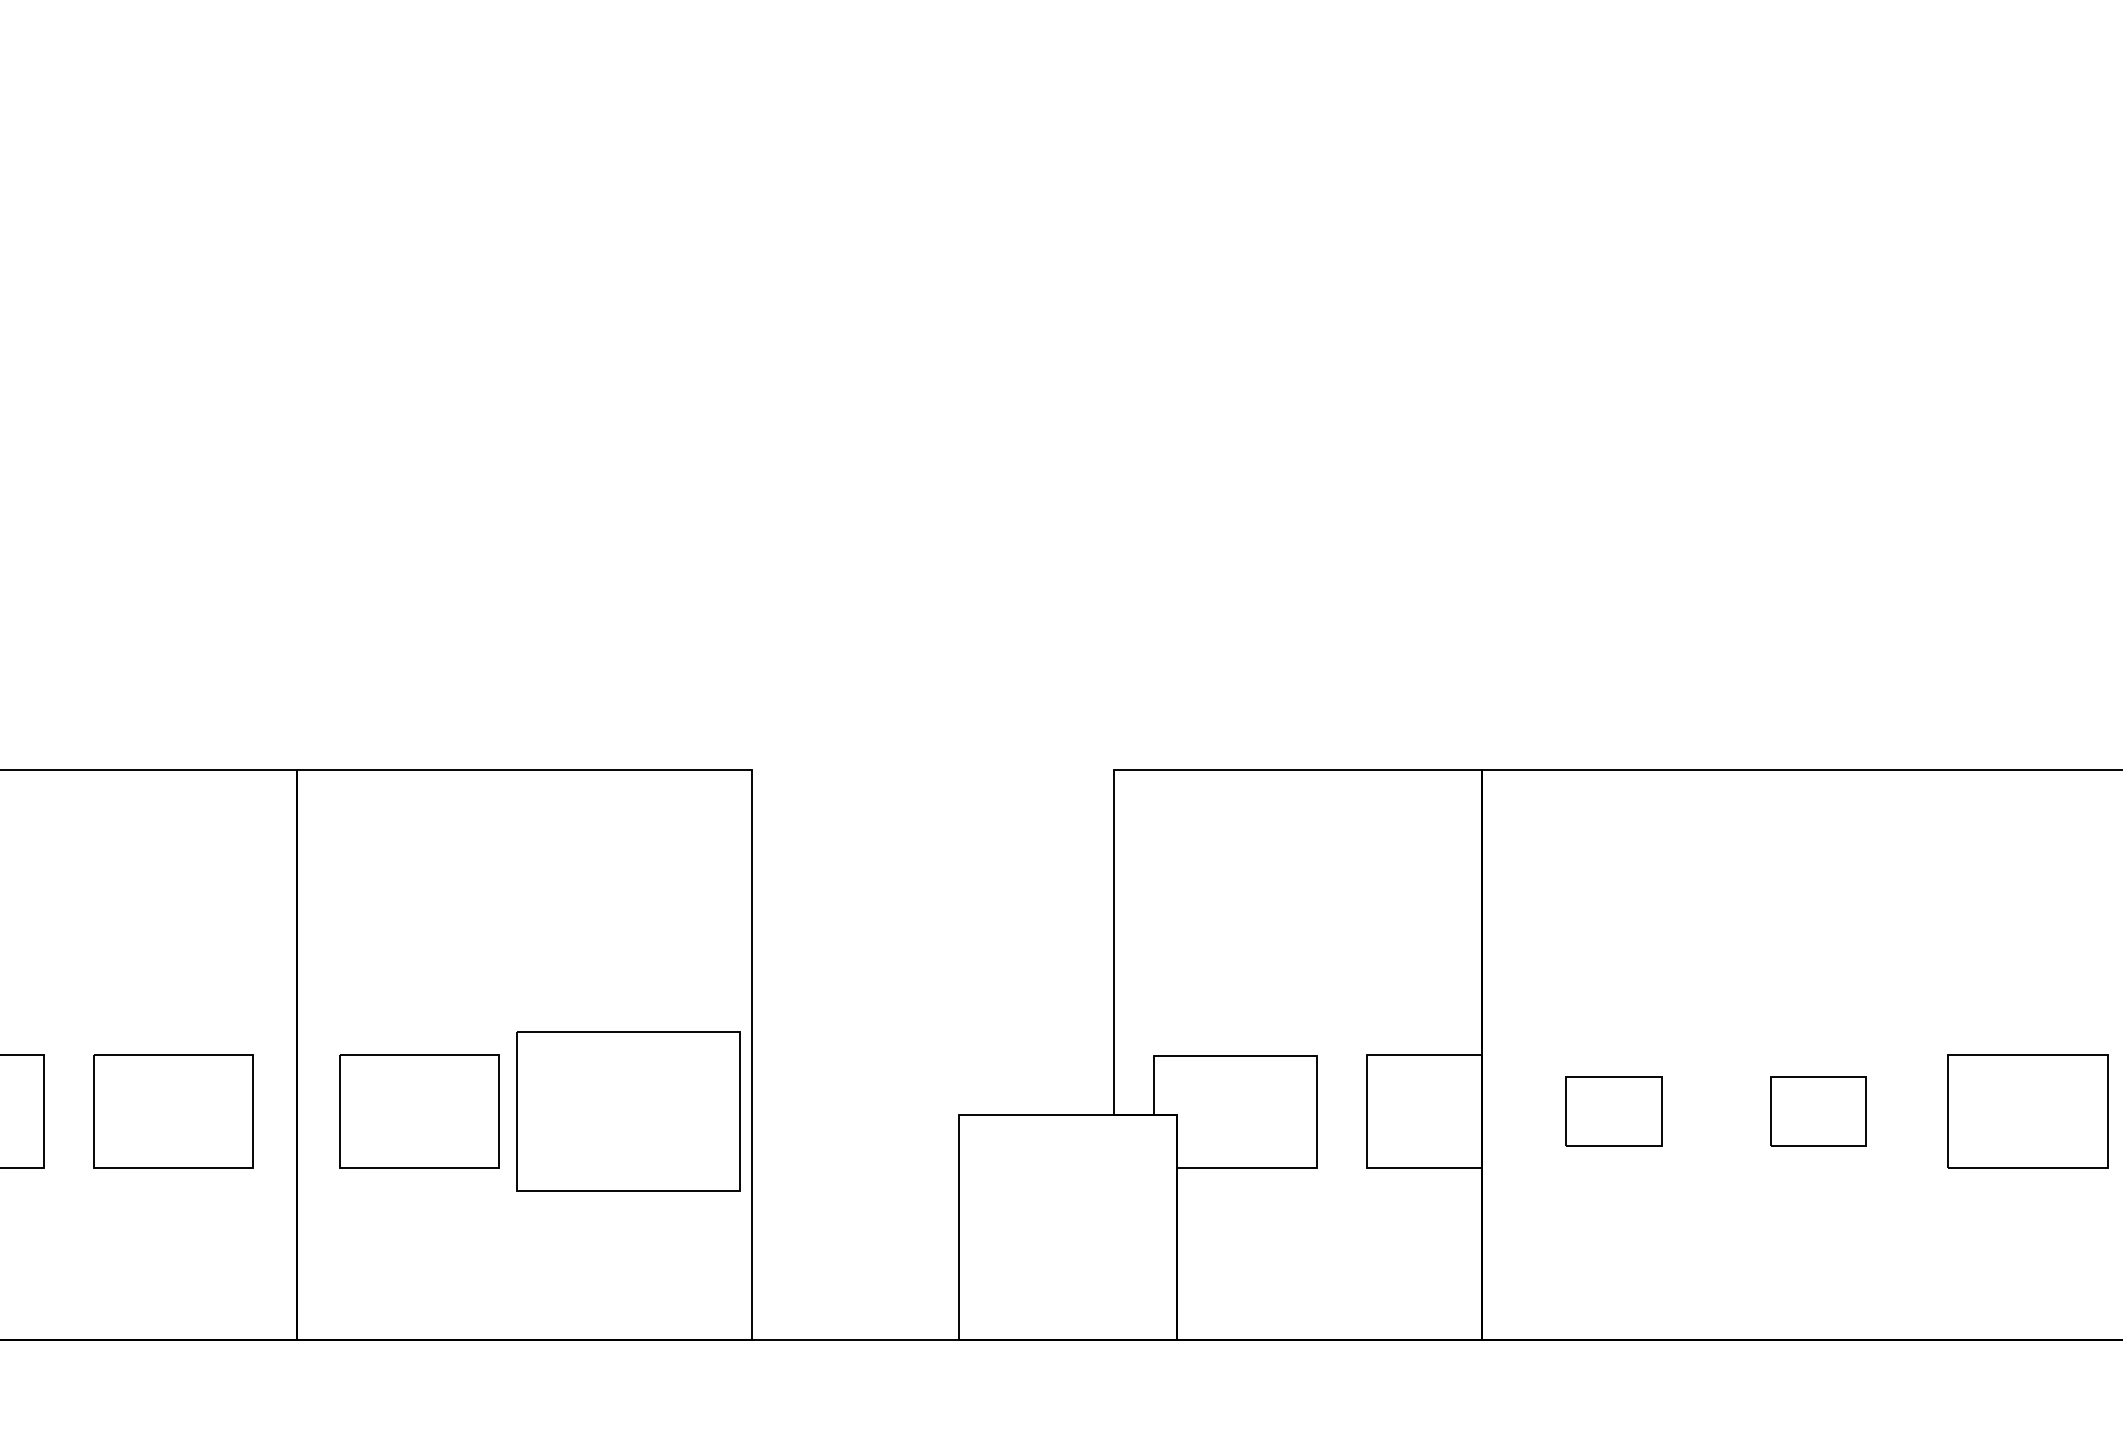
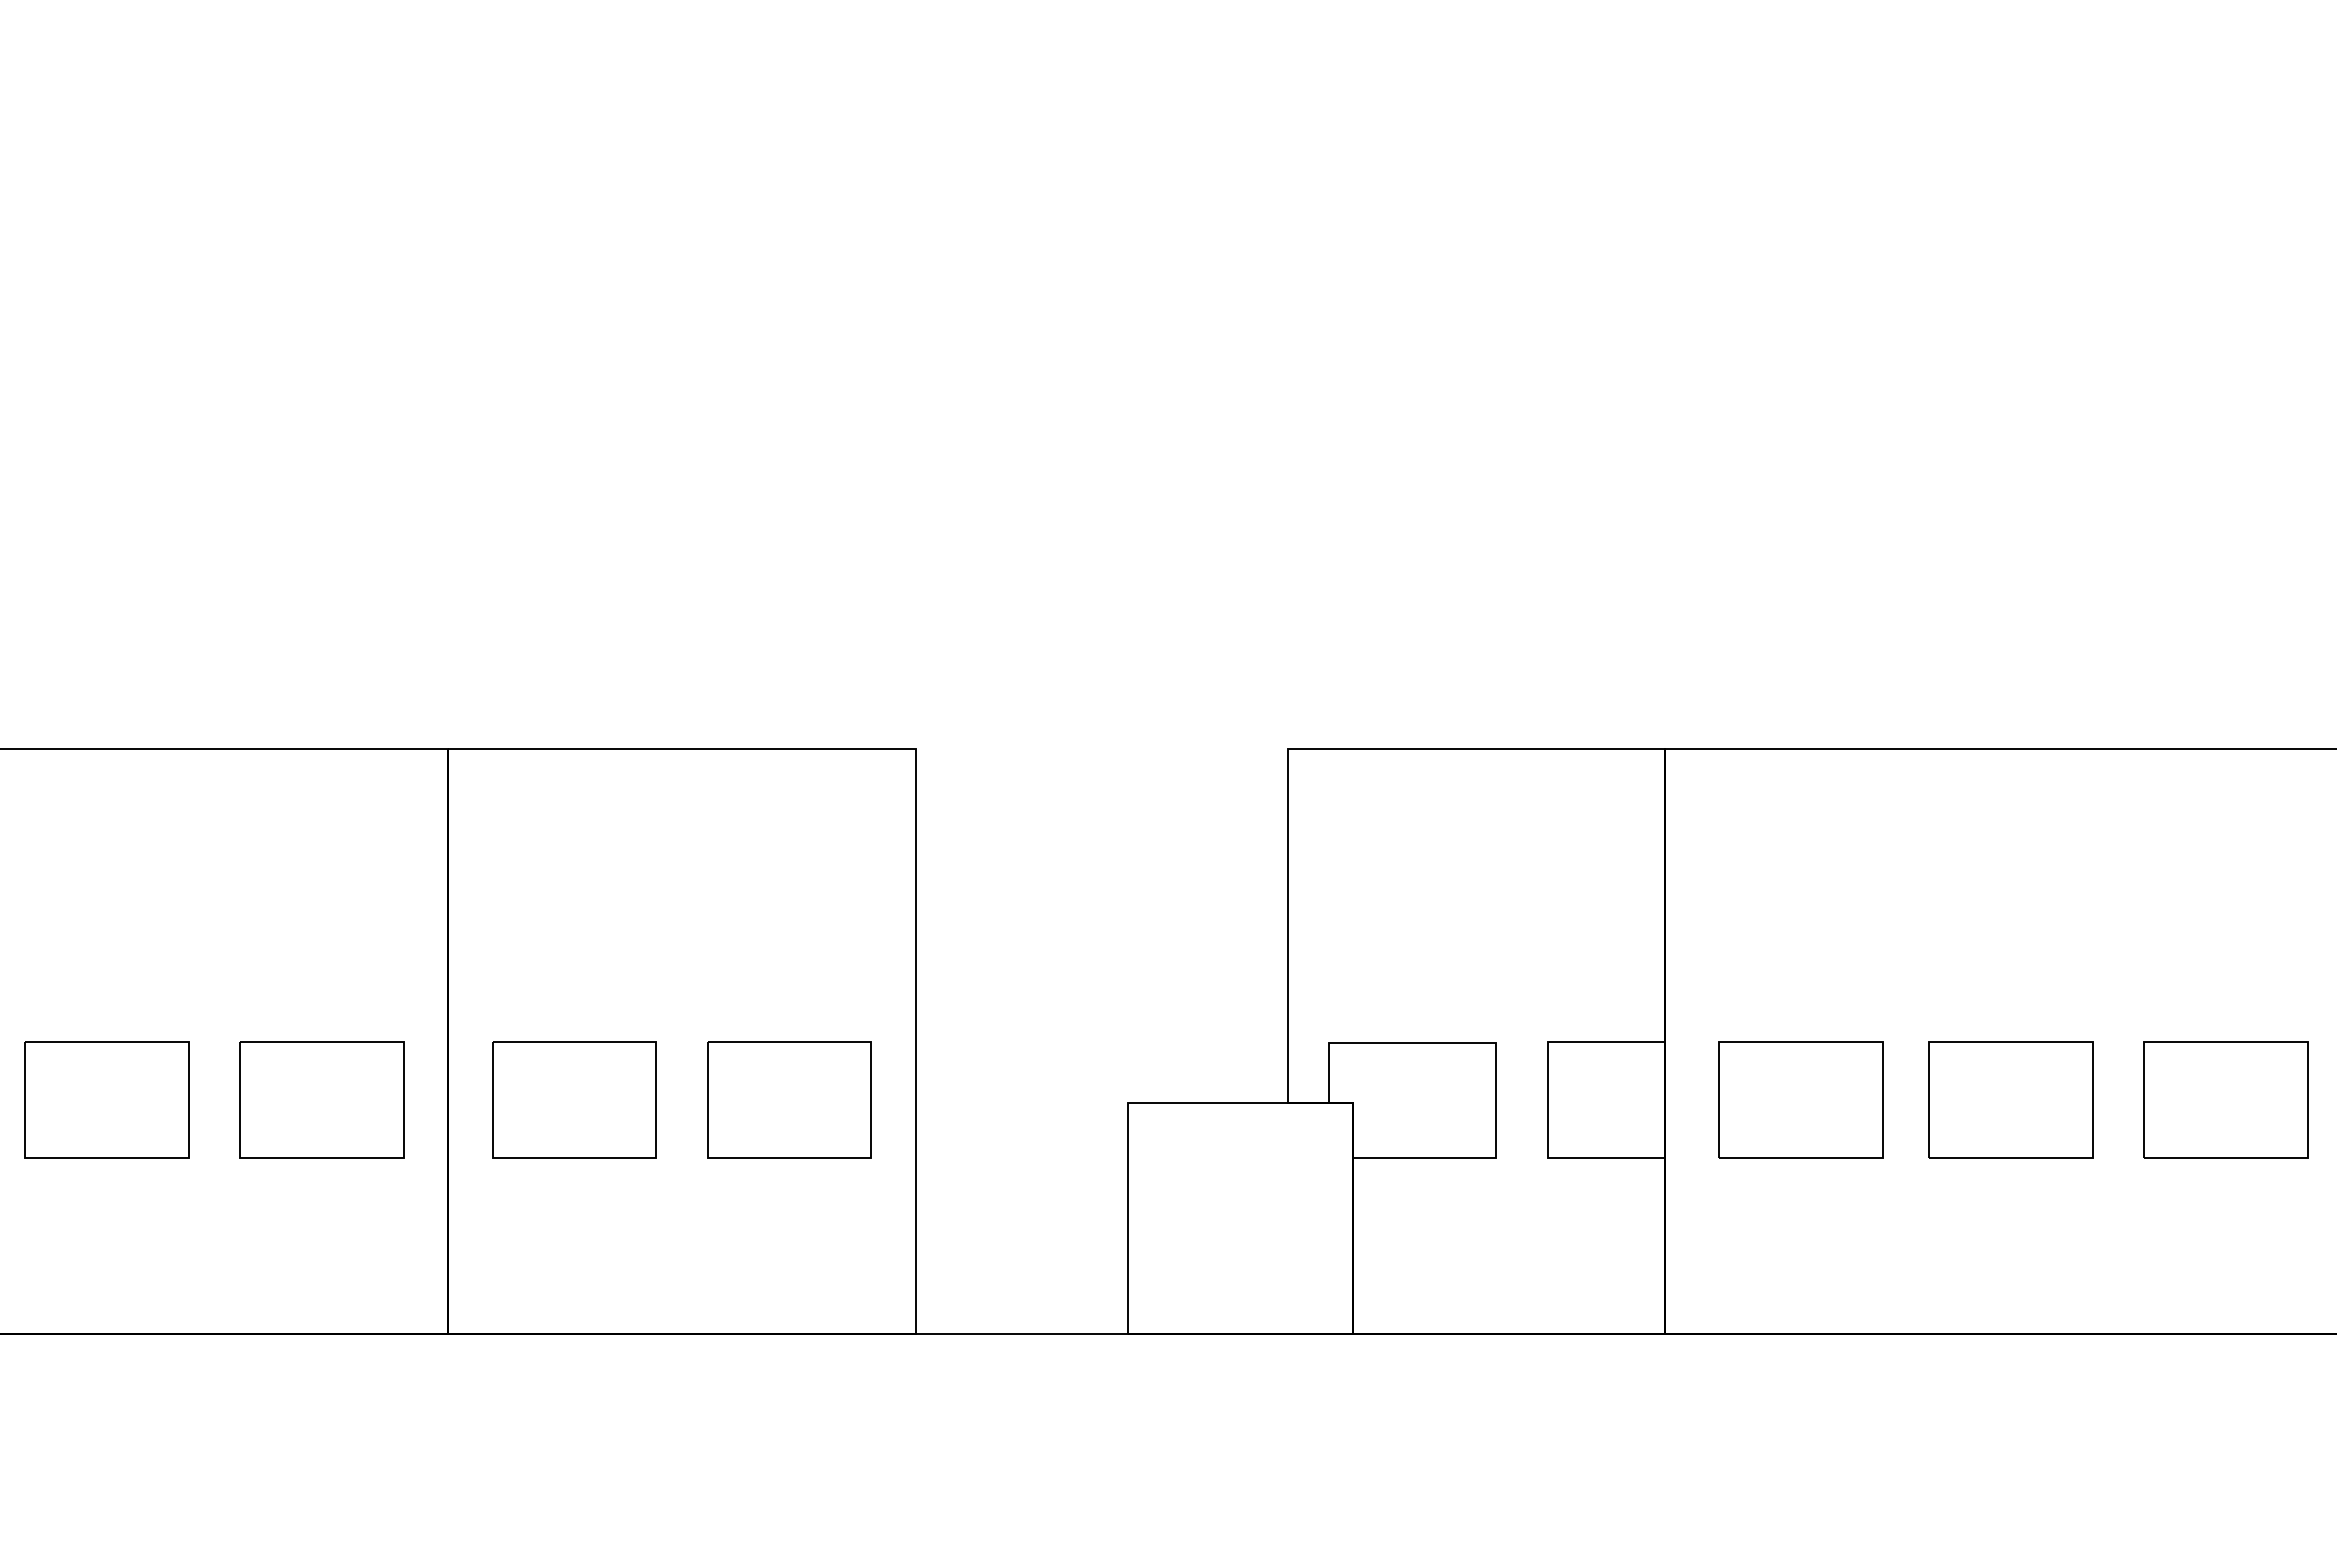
part: (628, 1111) -> (789, 1099), size x0.71
part: (1613, 1111) -> (1800, 1099), size x1.67
part: (1817, 1111) -> (2010, 1099), size x1.67

